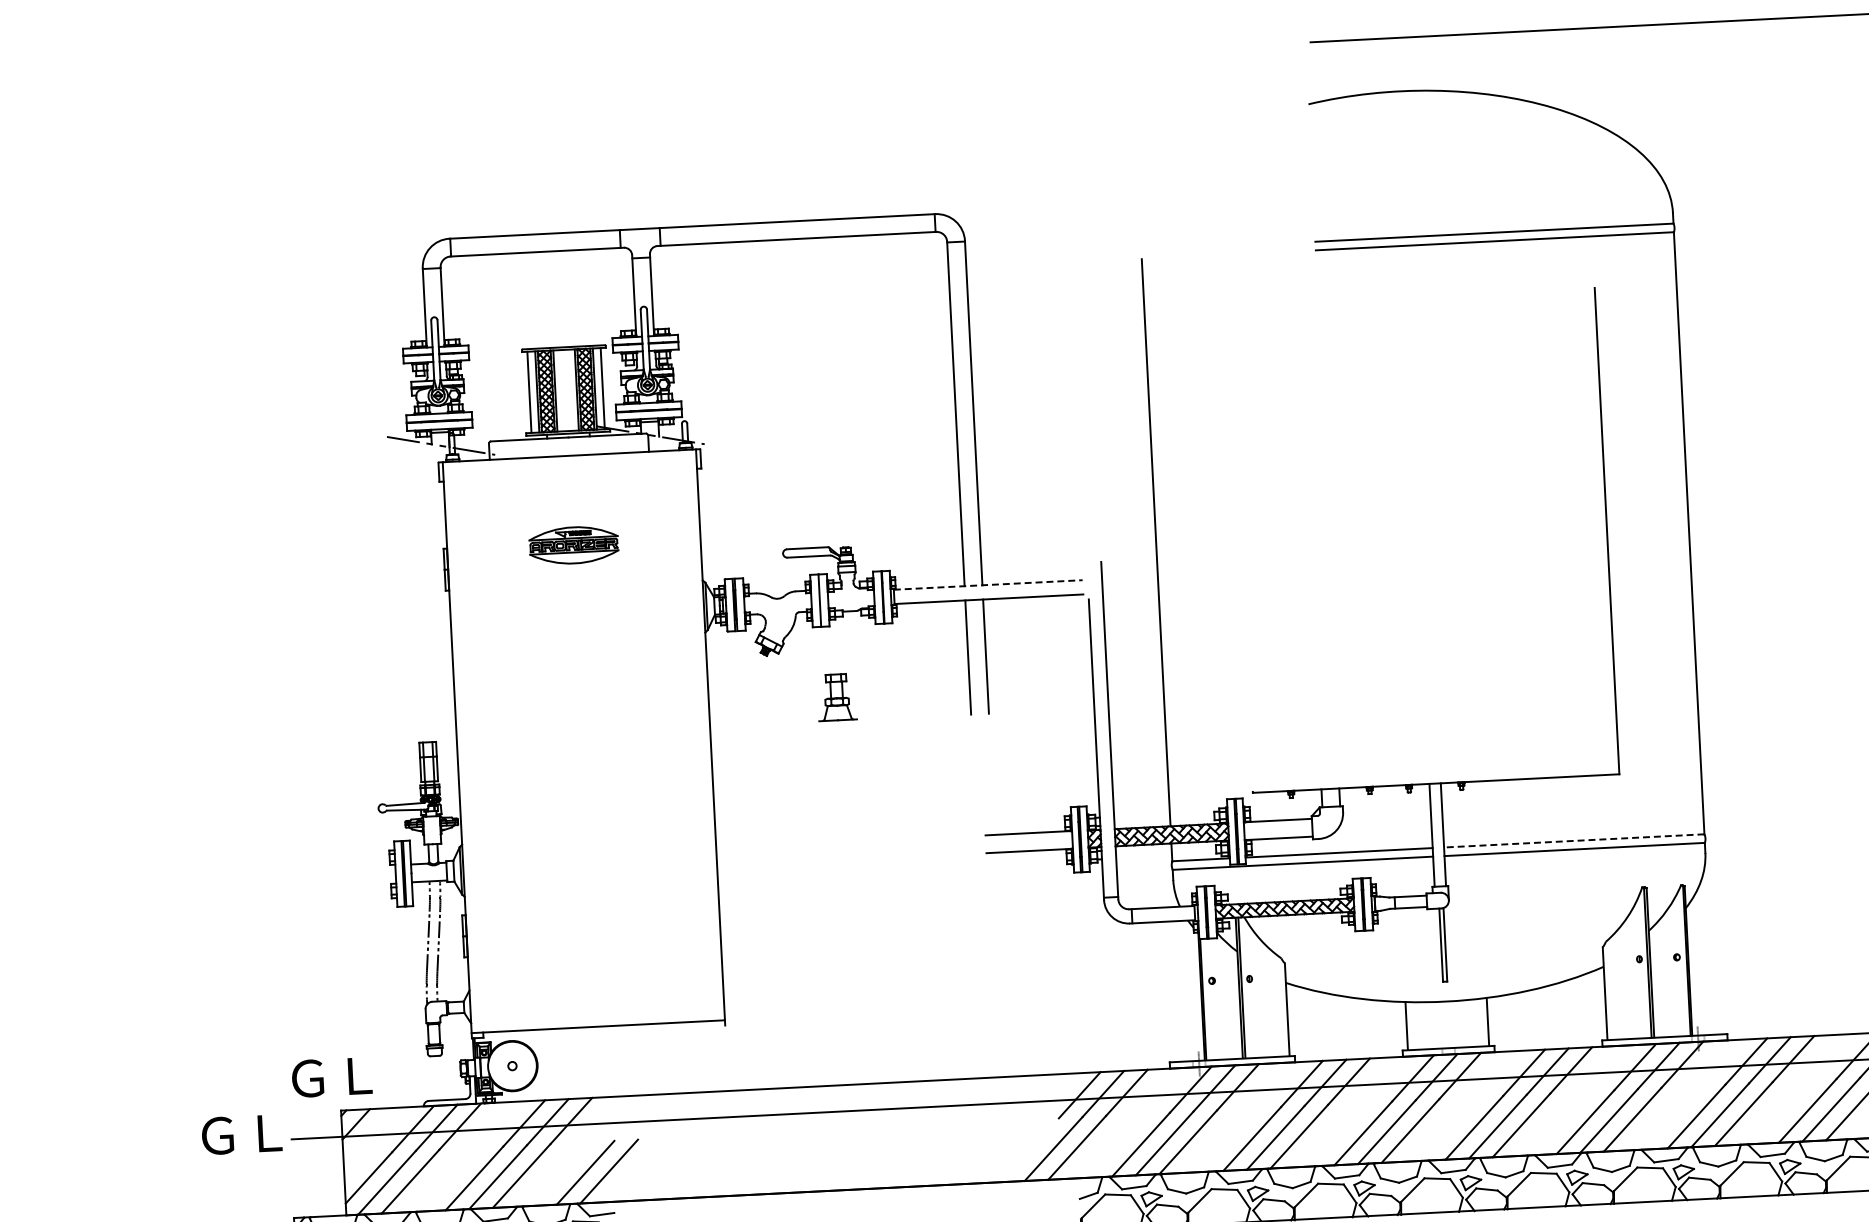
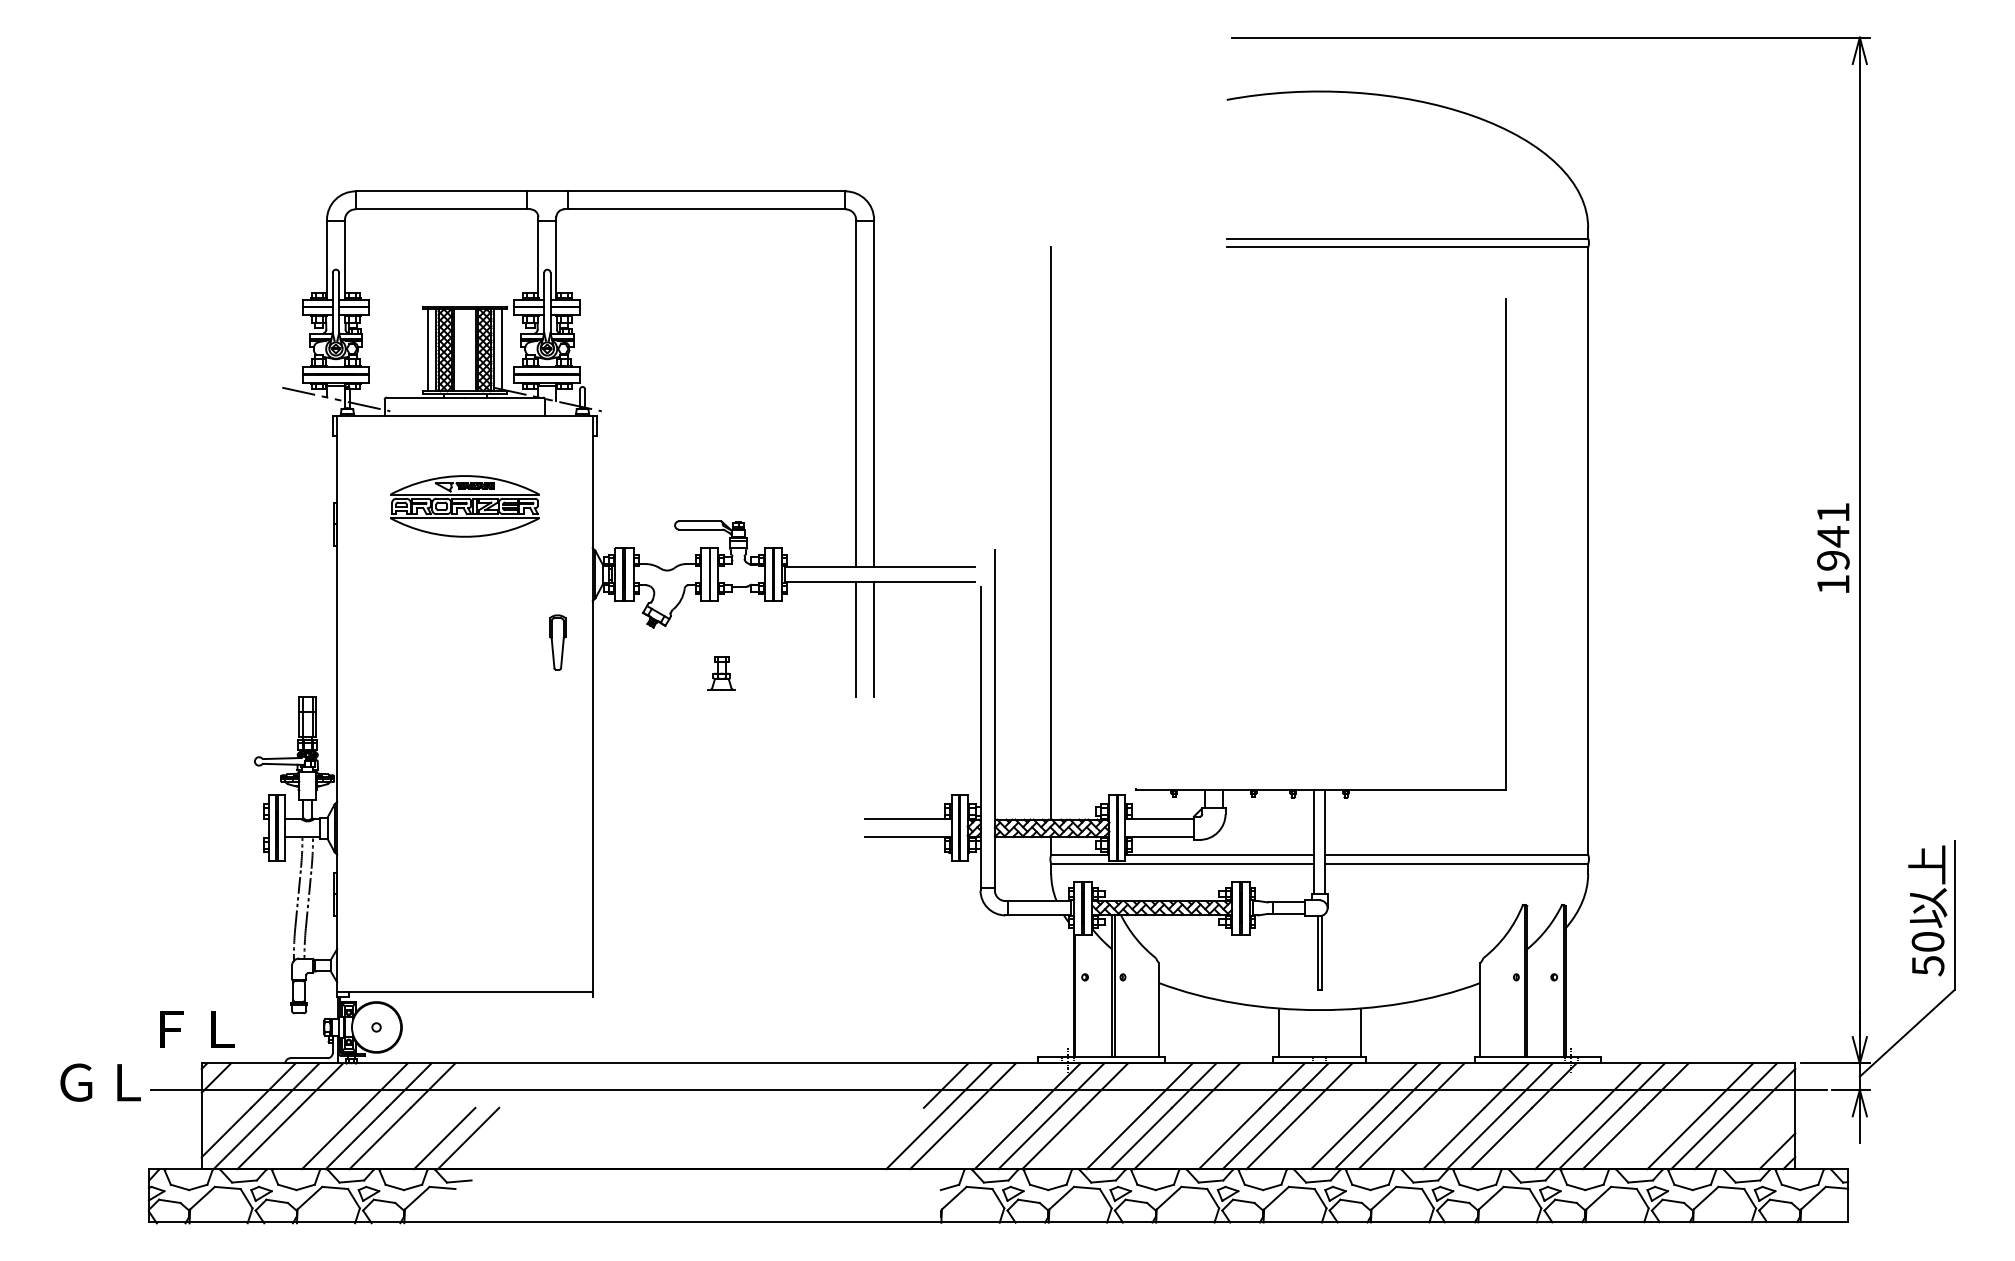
part: (573, 545) -> (464, 506), size x1.67
line: (988, 585) -> (880, 567), dashed -> solid
part: (672, 675) -> (557, 642), added
part: (836, 698) -> (721, 673), size x0.71
line: (1573, 840) -> (1456, 854), dashed -> solid
text: (332, 1077) -> (194, 1029), ＧＬ -> ＦＬ

